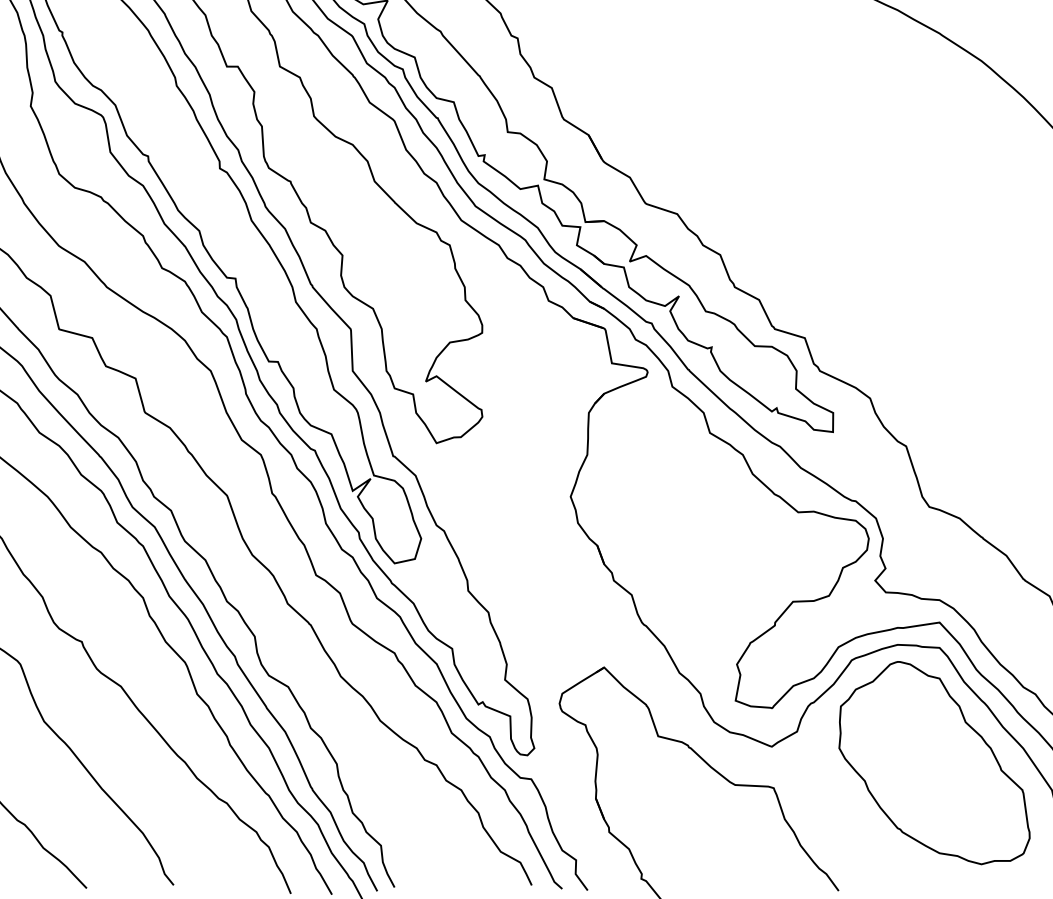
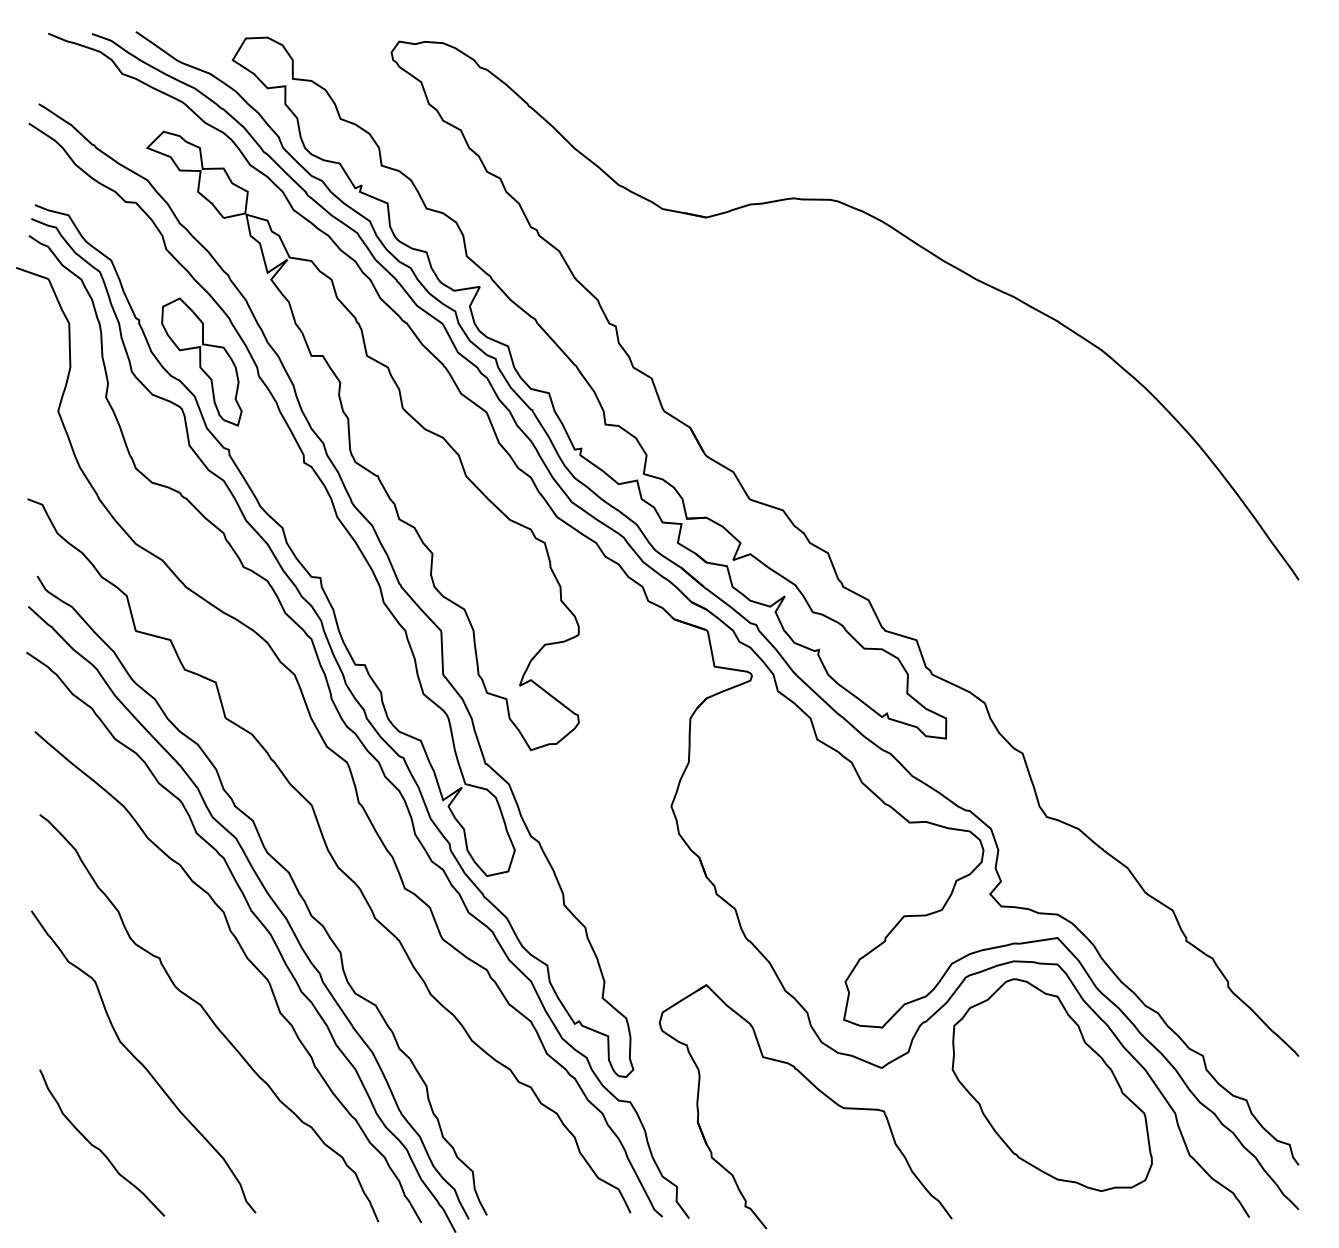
part: (121, 71) -> (201, 361), added

